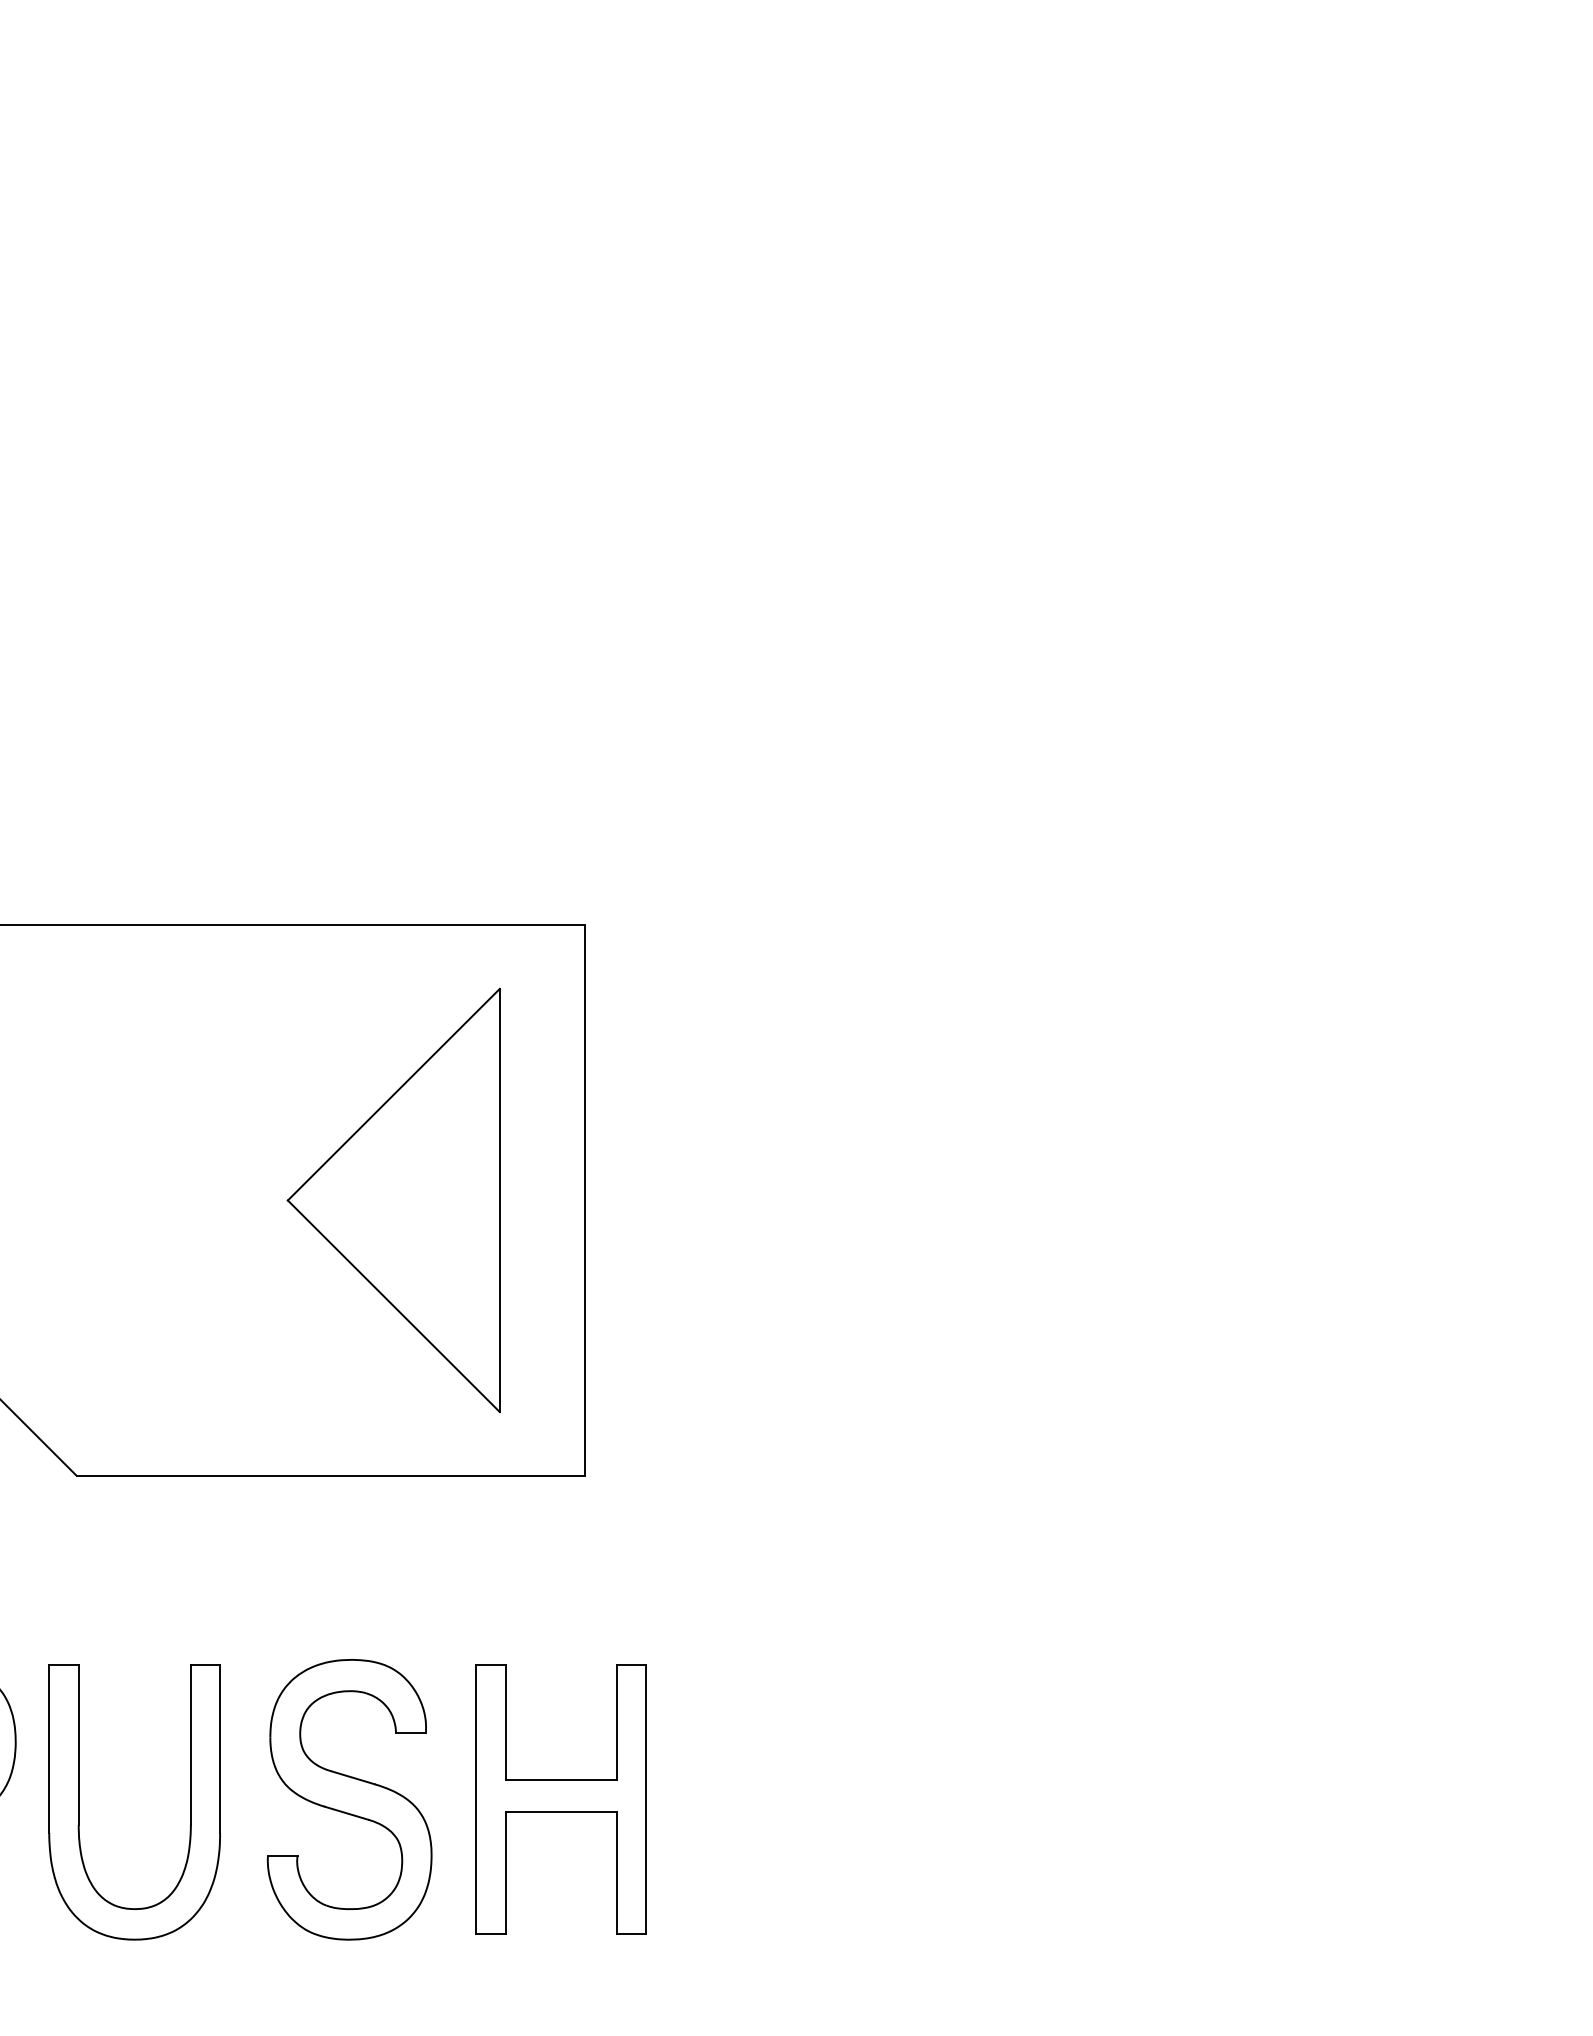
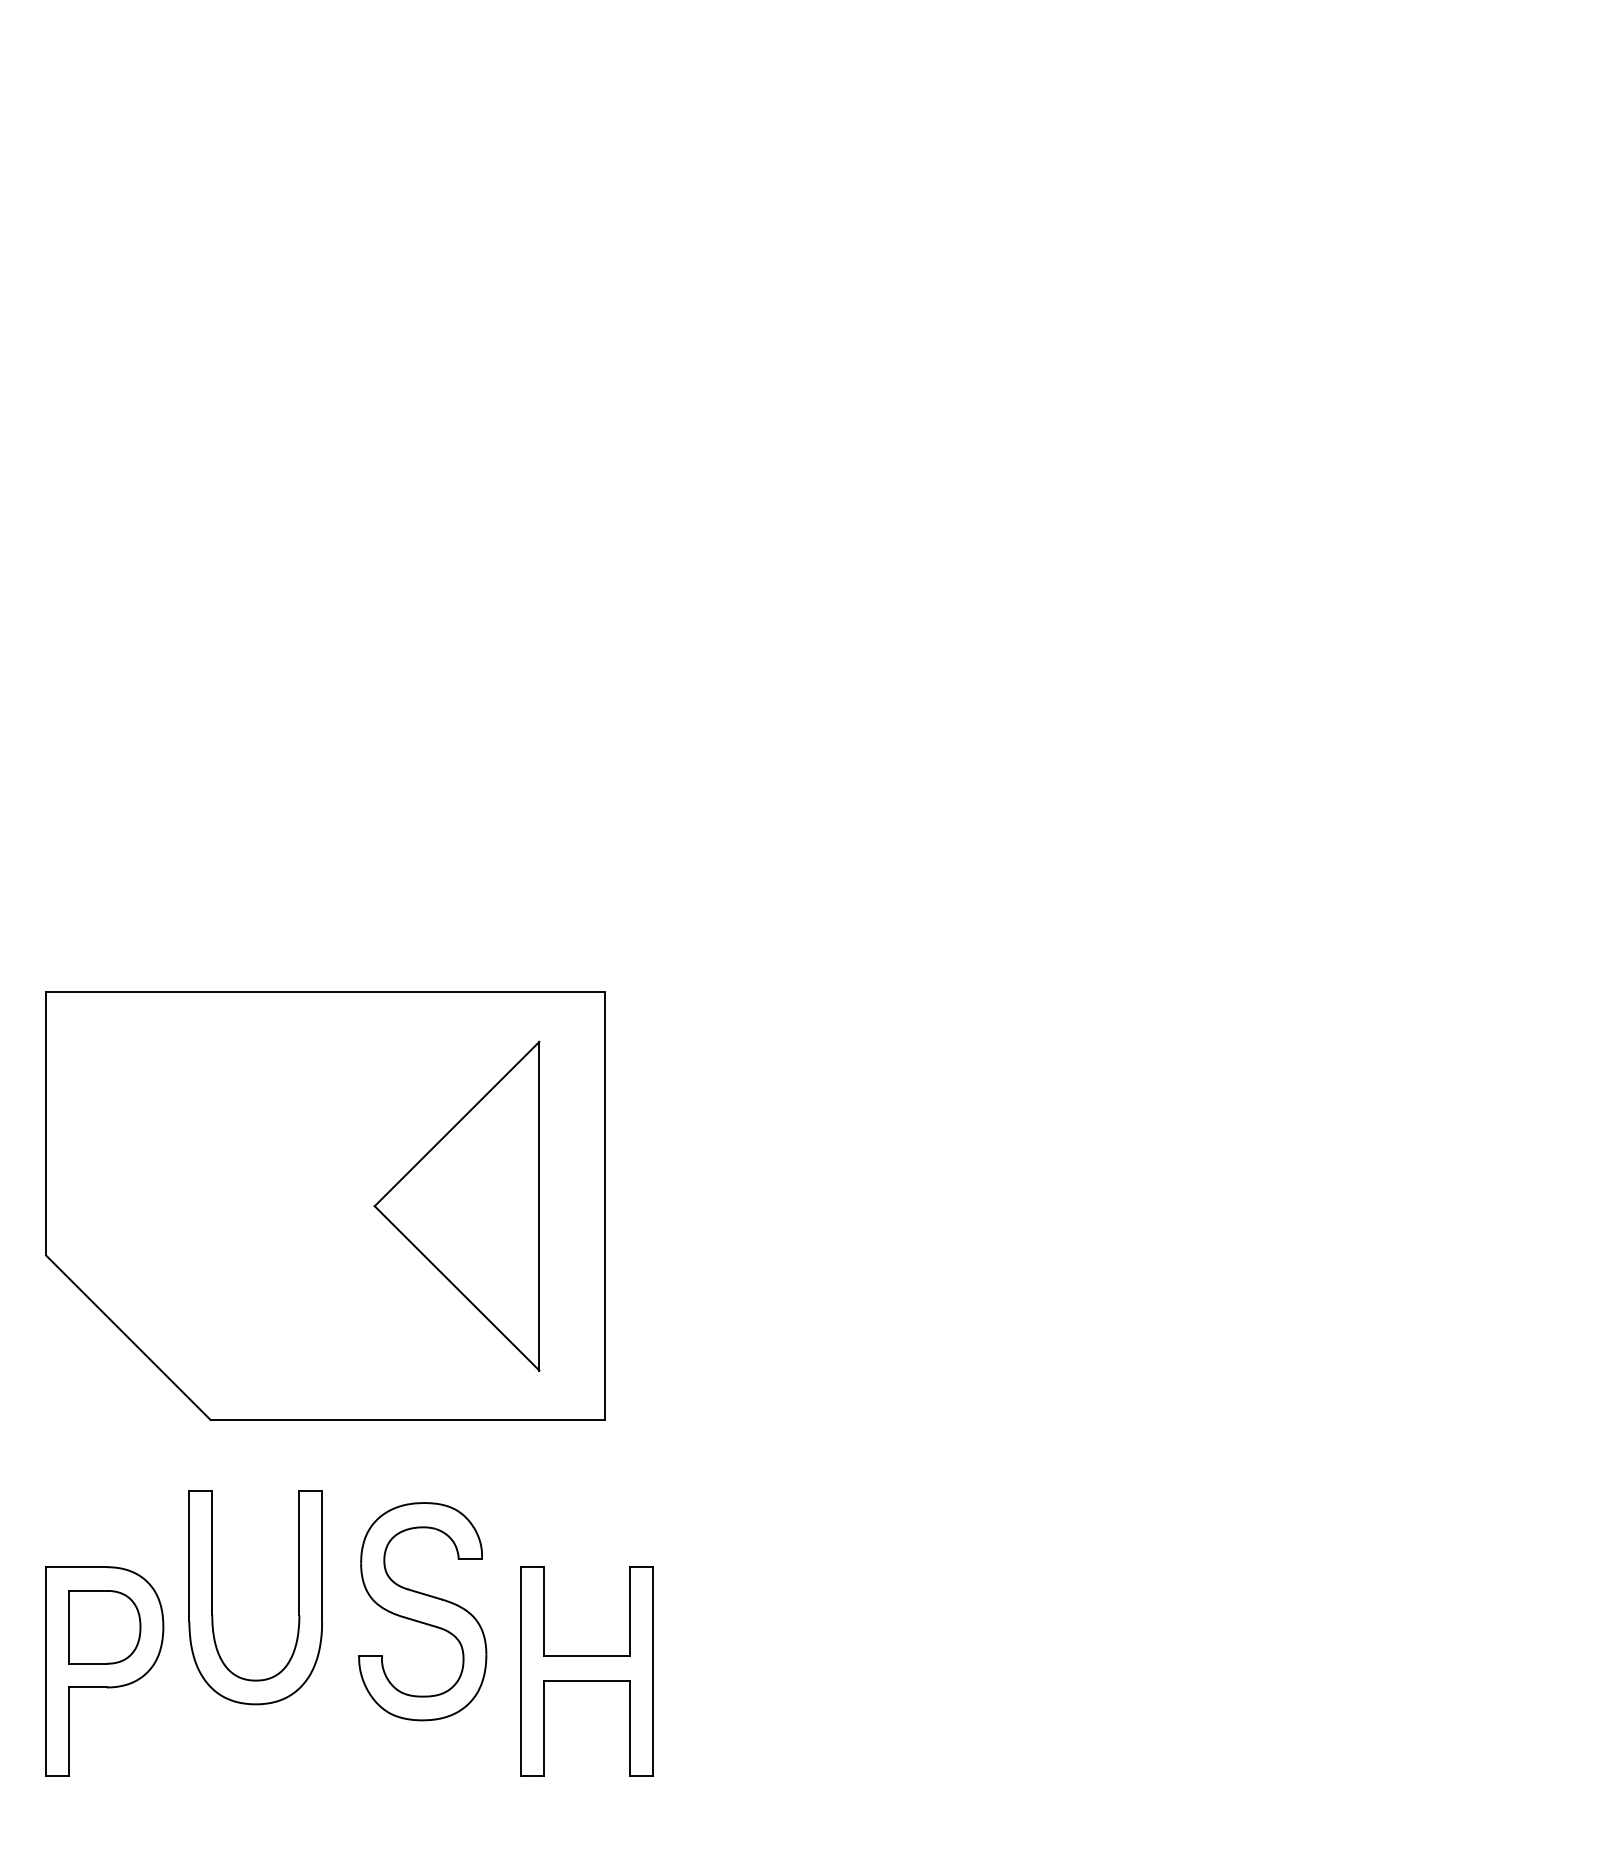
part: (349, 1799) -> (422, 1611), moved
part: (78, 1802) -> (212, 1597), moved

